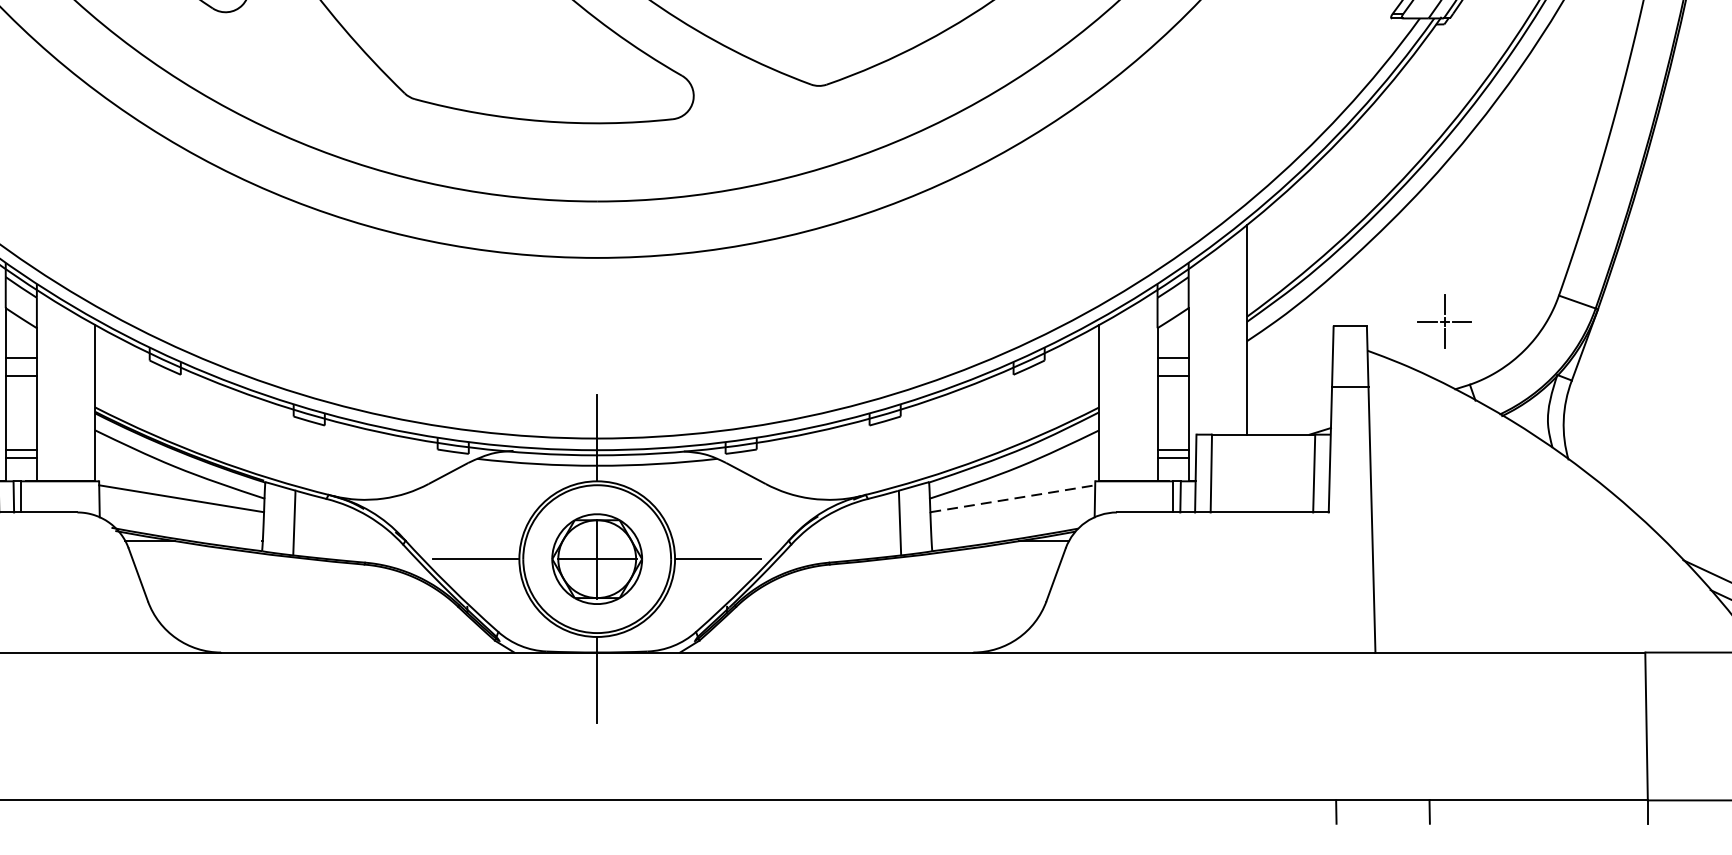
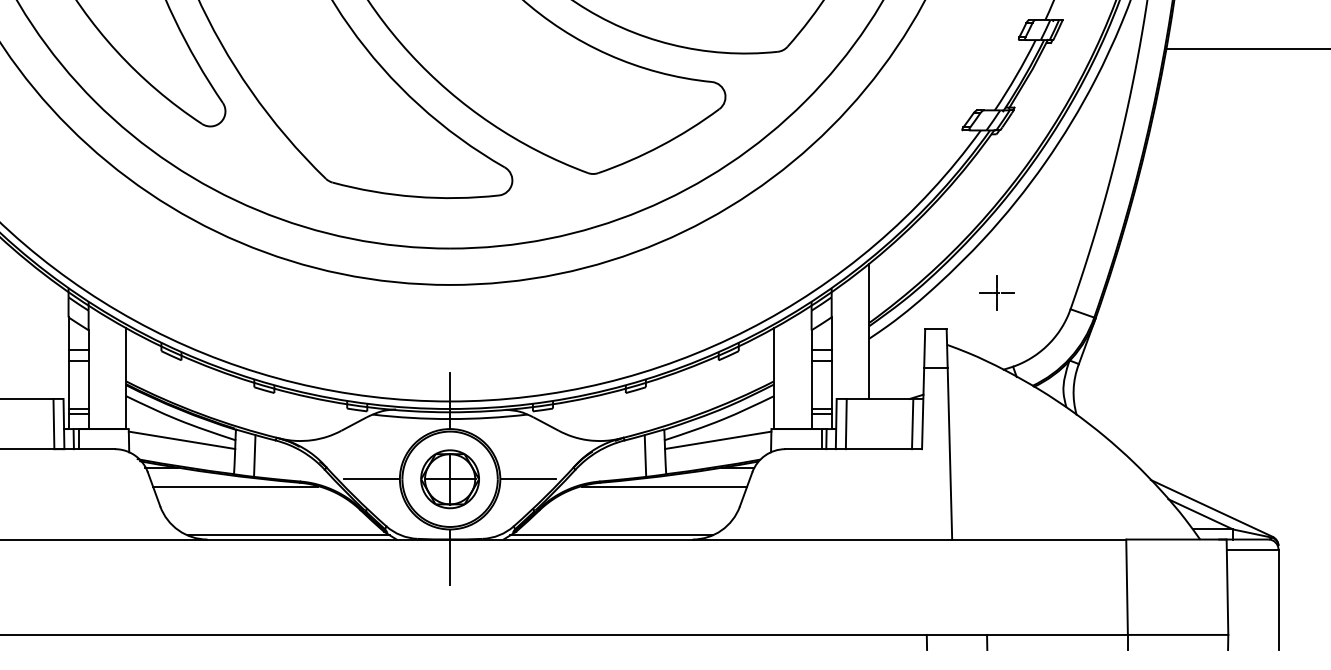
part: (1444, 320) -> (996, 292), moved
line: (1013, 499) -> (718, 440), dashed -> solid
line: (264, 571) -> (235, 487), added
line: (929, 571) -> (664, 487), added
line: (346, 646) -> (288, 535), added
line: (847, 646) -> (611, 535), added

